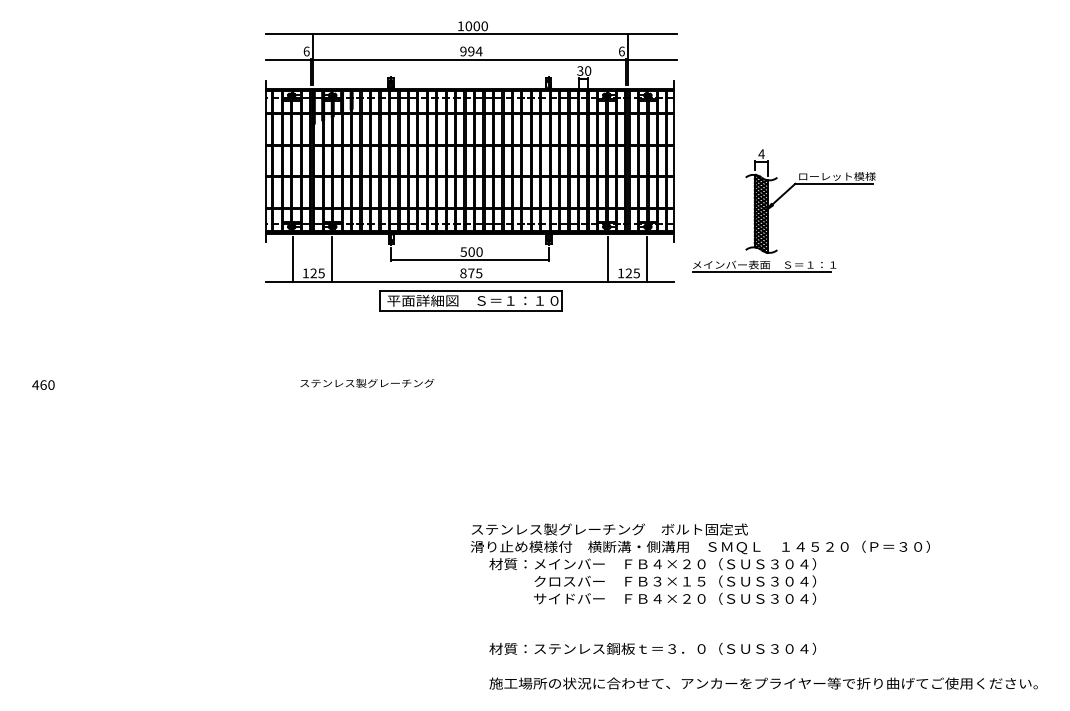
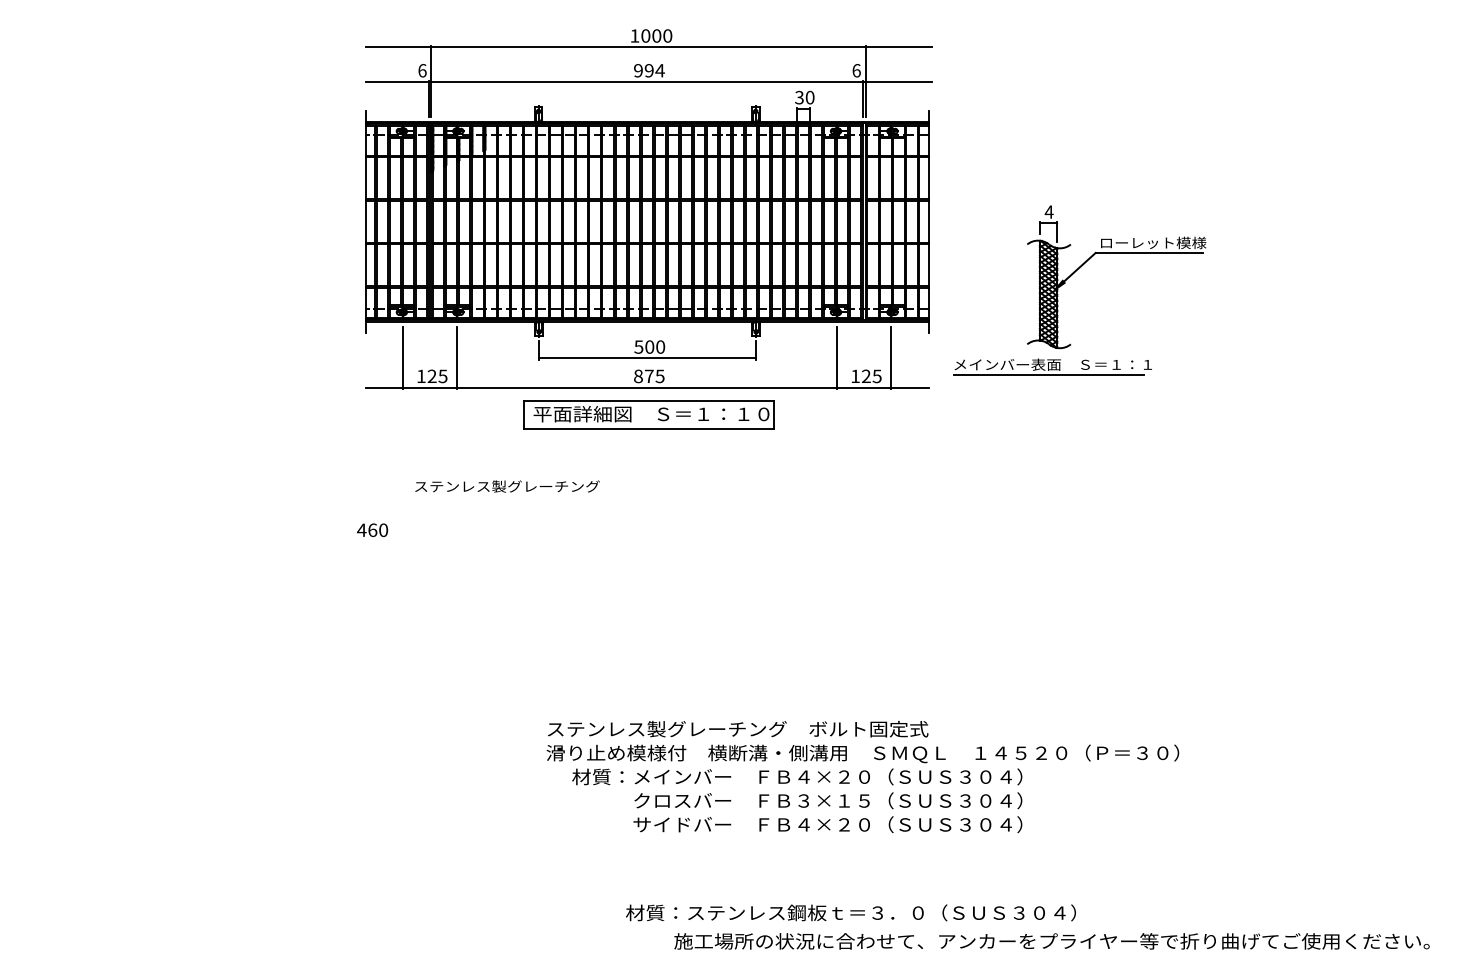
text: (367, 383) -> (507, 486), moved
text: (43, 384) -> (372, 529), moved
text: (700, 563) -> (863, 776), moved
text: (652, 648) -> (850, 912), moved

